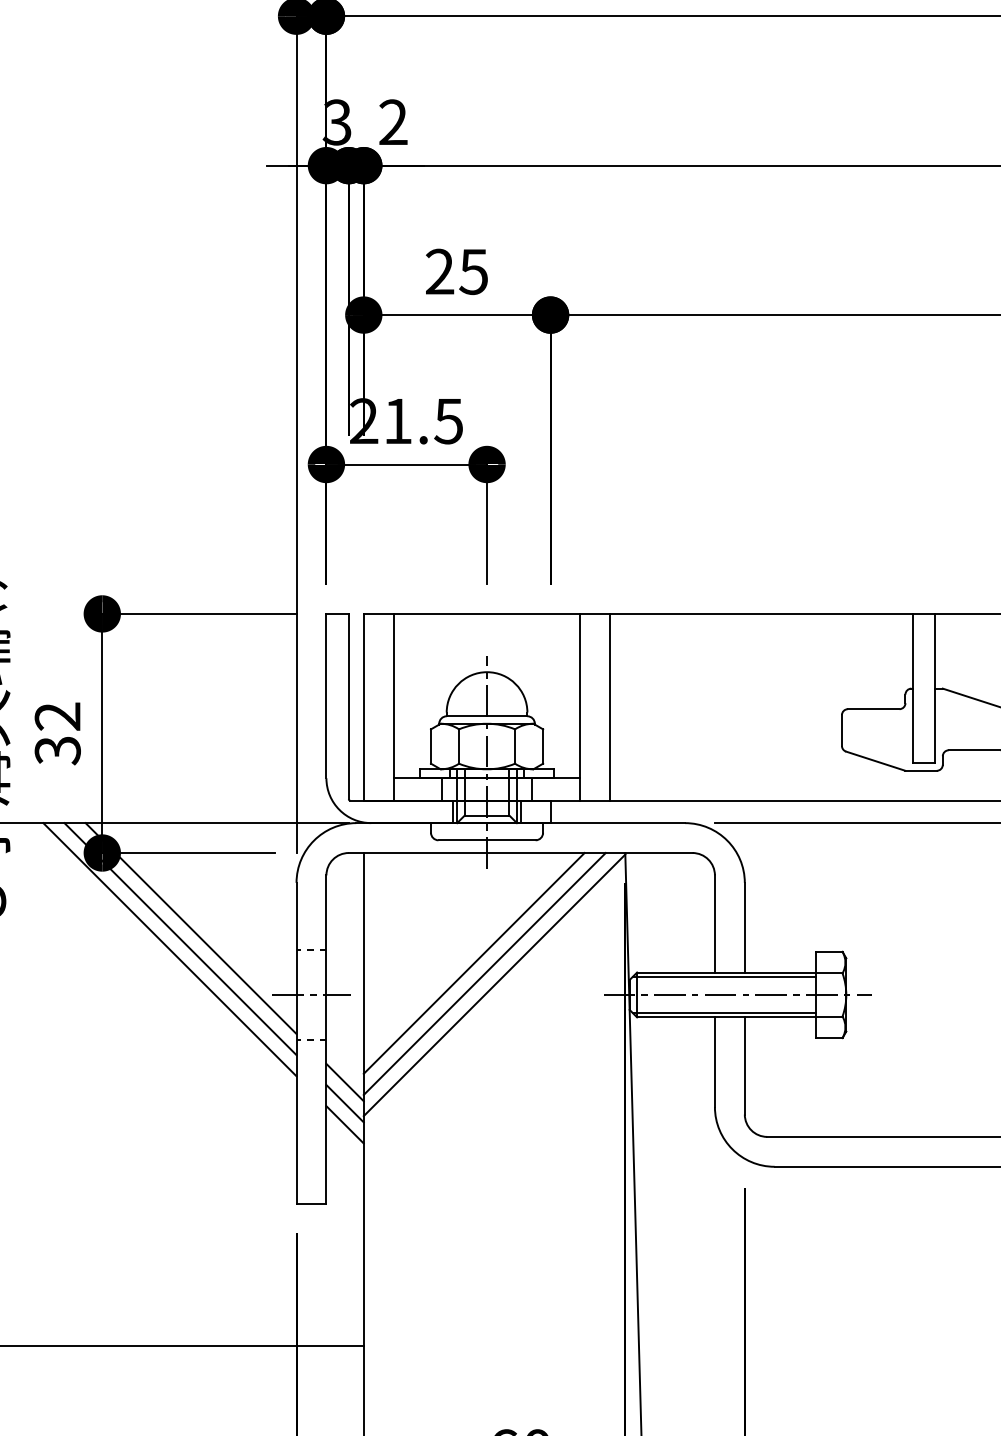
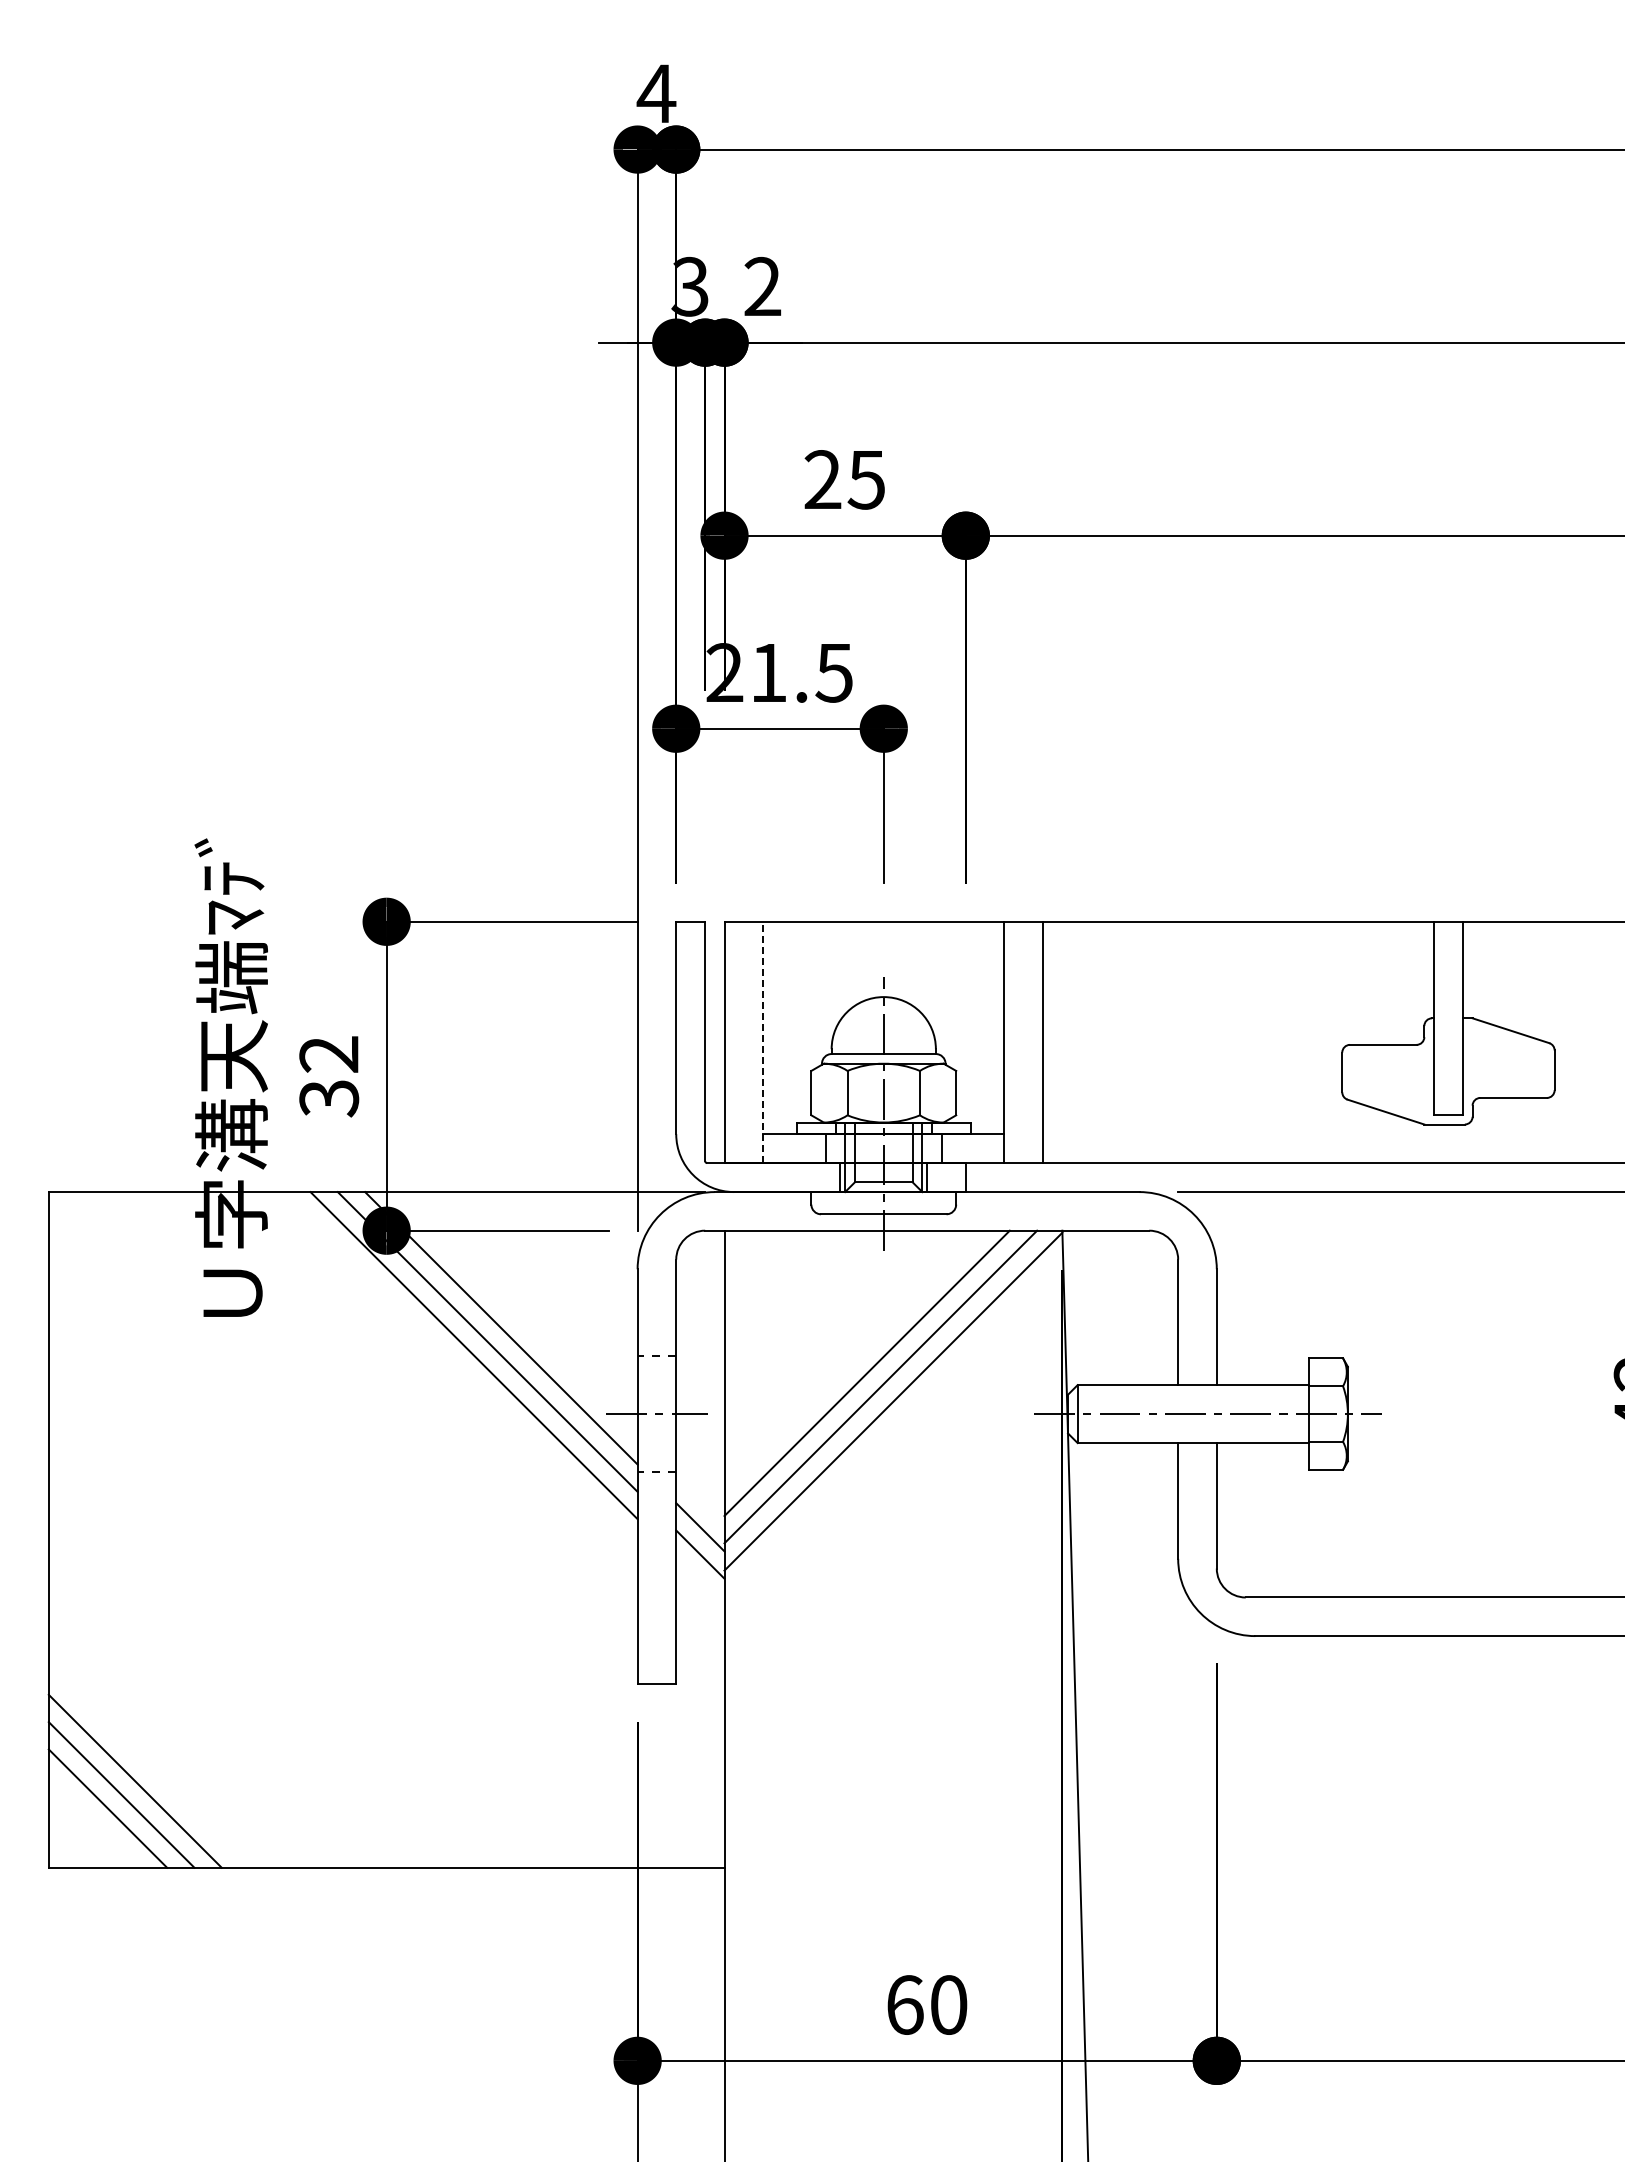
line: (393, 707) -> (763, 1042), solid -> dashed
line: (724, 976) -> (1190, 1390), removed
line: (724, 1013) -> (1190, 1437), removed
line: (345, 1124) -> (700, 1581), removed

